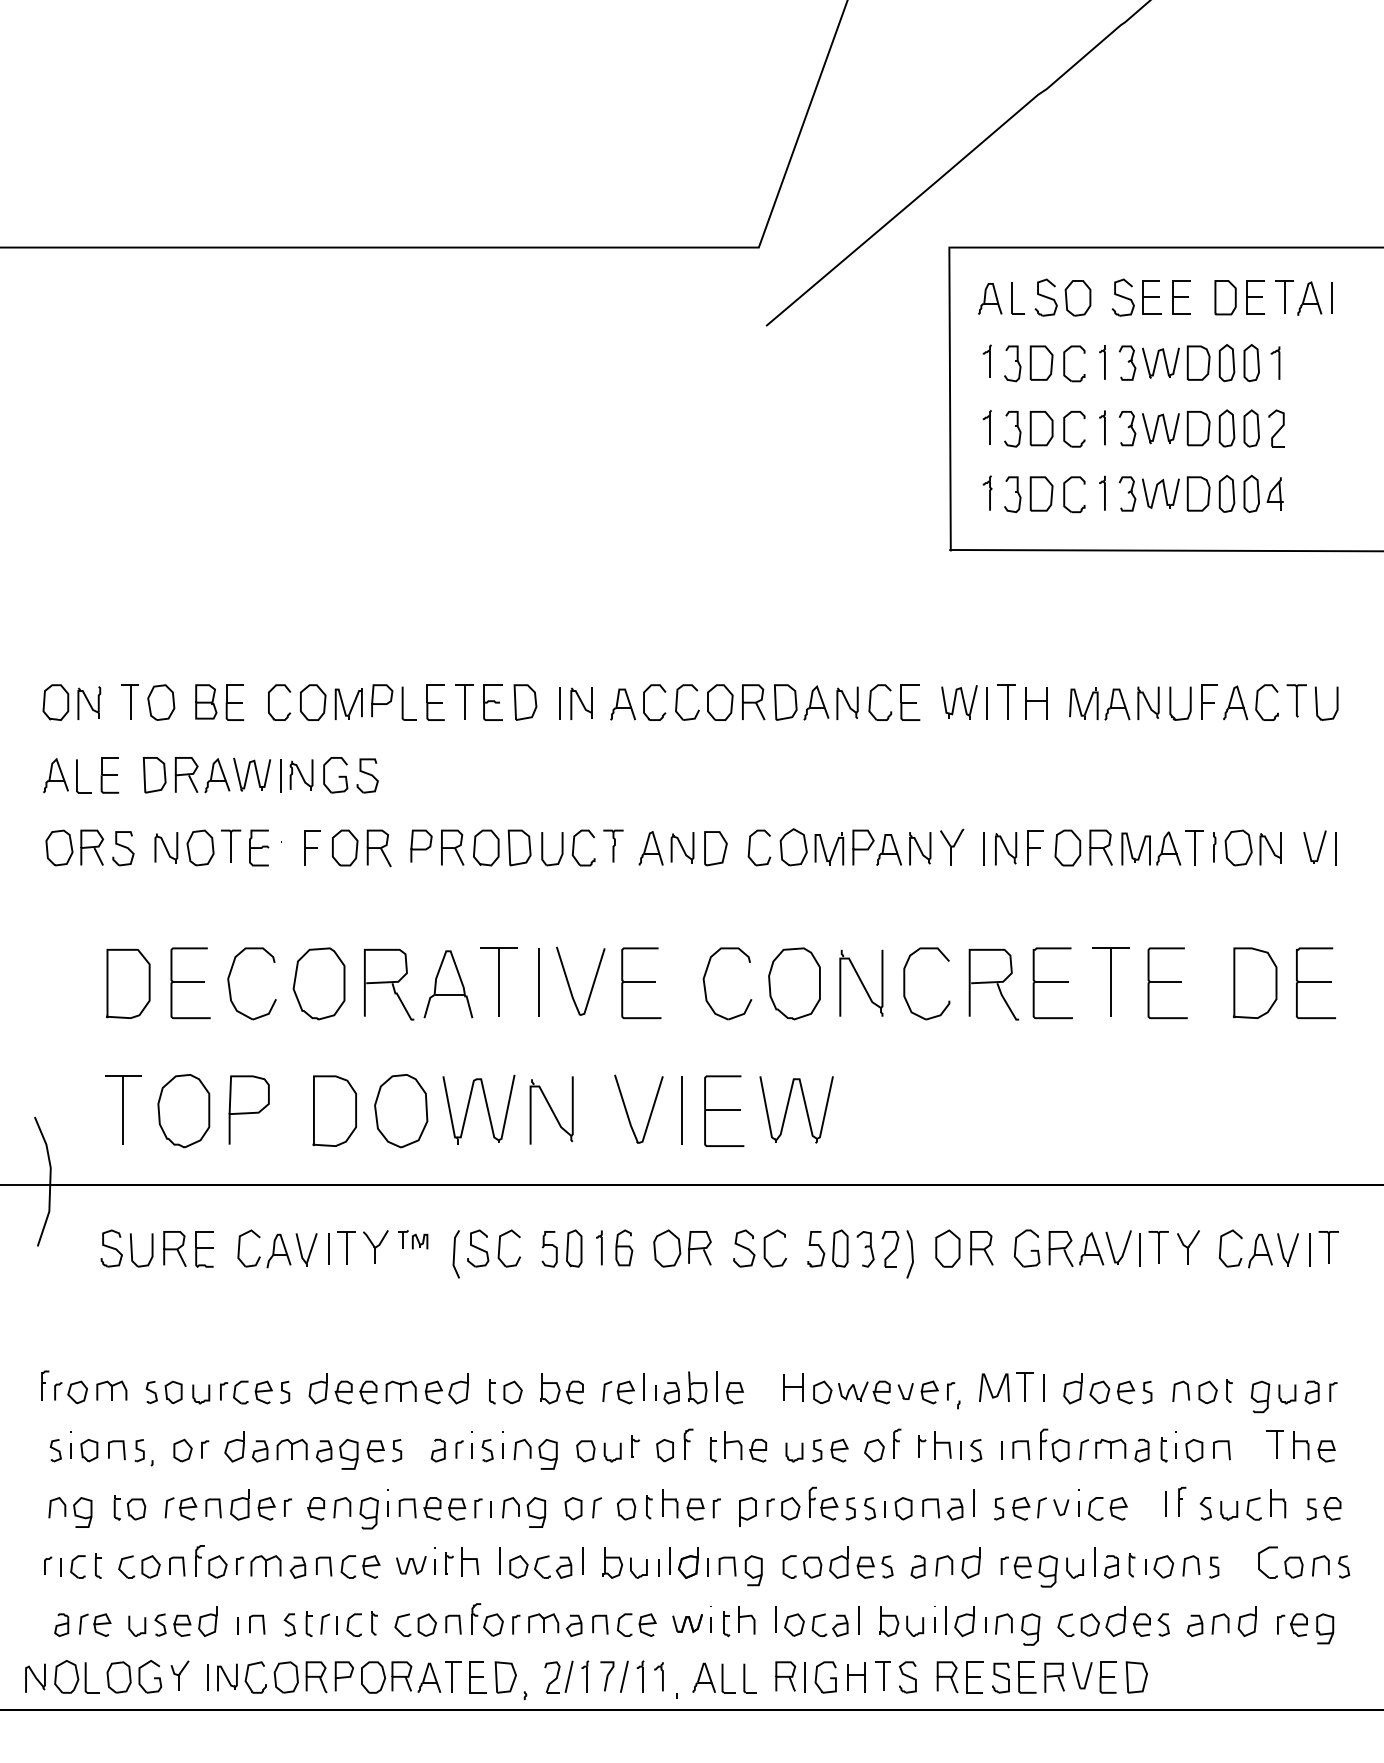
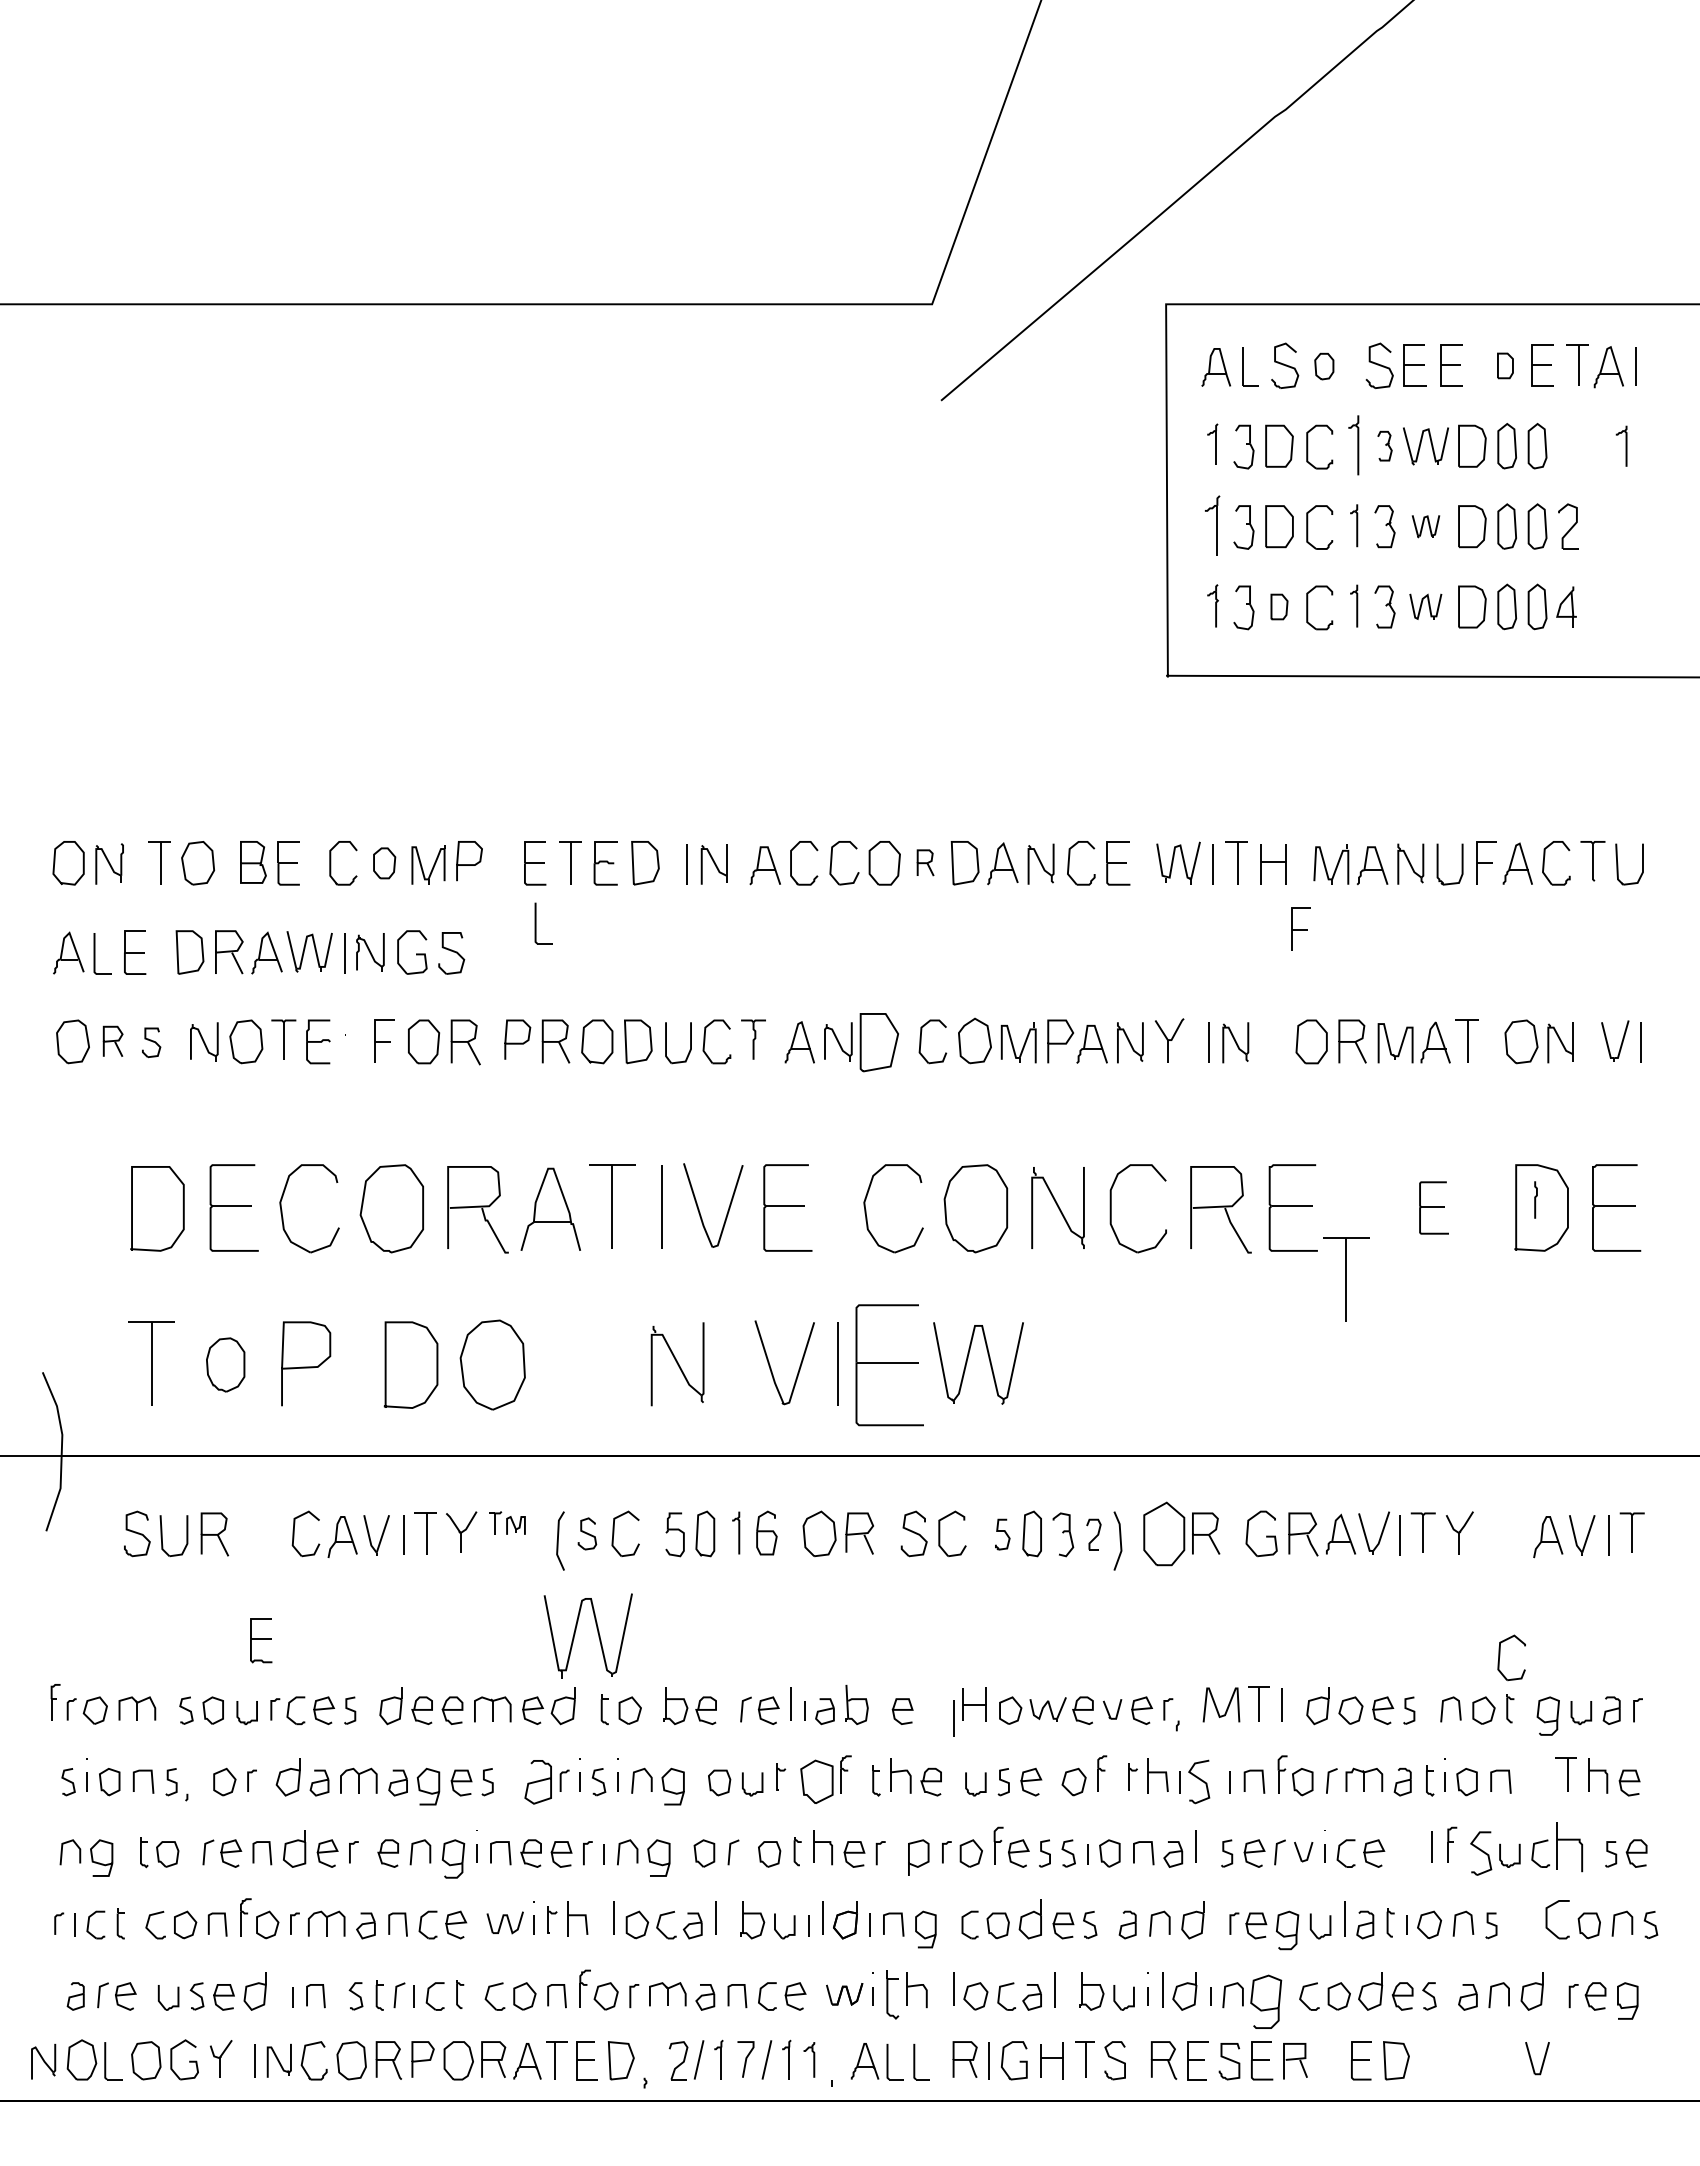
part: (1225, 297) -> (1505, 365), size x0.6
part: (1078, 298) -> (1324, 366), size x0.6
part: (1102, 362) -> (1354, 445), size x1.4
part: (1127, 362) -> (1384, 445), size x0.7
part: (1275, 362) -> (1621, 445), moved
part: (987, 427) -> (1212, 525), size x1.4
part: (1160, 428) -> (1425, 526), size x0.6
part: (1041, 493) -> (1279, 606), size x0.6
part: (1160, 493) -> (1425, 606), size x0.7
part: (753, 701) -> (925, 862), size x0.6
part: (313, 702) -> (384, 863), size x0.7
part: (403, 703) -> (536, 923), moved
part: (1035, 846) -> (1300, 928), moved
line: (1214, 846) -> (1535, 1199), moved
part: (91, 847) -> (112, 1041), size x0.7
part: (123, 848) -> (151, 1042), size x0.7
part: (716, 848) -> (879, 1042), size x1.4
part: (1110, 982) -> (1346, 1279), moved
part: (1167, 982) -> (1433, 1207), size x0.6
part: (486, 1107) -> (597, 1633), moved
part: (183, 1110) -> (225, 1364), size x0.6
part: (724, 1110) -> (889, 1364), size x1.4
part: (1221, 1247) -> (1500, 1656), moved
part: (478, 1248) -> (587, 1533), size x0.7
part: (948, 1248) -> (1164, 1533), size x1.4
part: (204, 1249) -> (261, 1640), moved
part: (816, 1249) -> (1002, 1534), size x0.7
part: (890, 1249) -> (1093, 1534), size x0.7
line: (716, 1386) -> (953, 1718), moved
part: (438, 1450) -> (538, 1781), size x1.6
part: (664, 1450) -> (816, 1782), size x1.6
part: (975, 1450) -> (1198, 1782), size x1.6
part: (1277, 1503) -> (1569, 1847), size x1.4
part: (1206, 1508) -> (1481, 1853), size x1.6
part: (726, 1624) -> (892, 1995), size x1.6
part: (1030, 1629) -> (1265, 2001), size x1.4
part: (1082, 1675) -> (1537, 2058), moved

